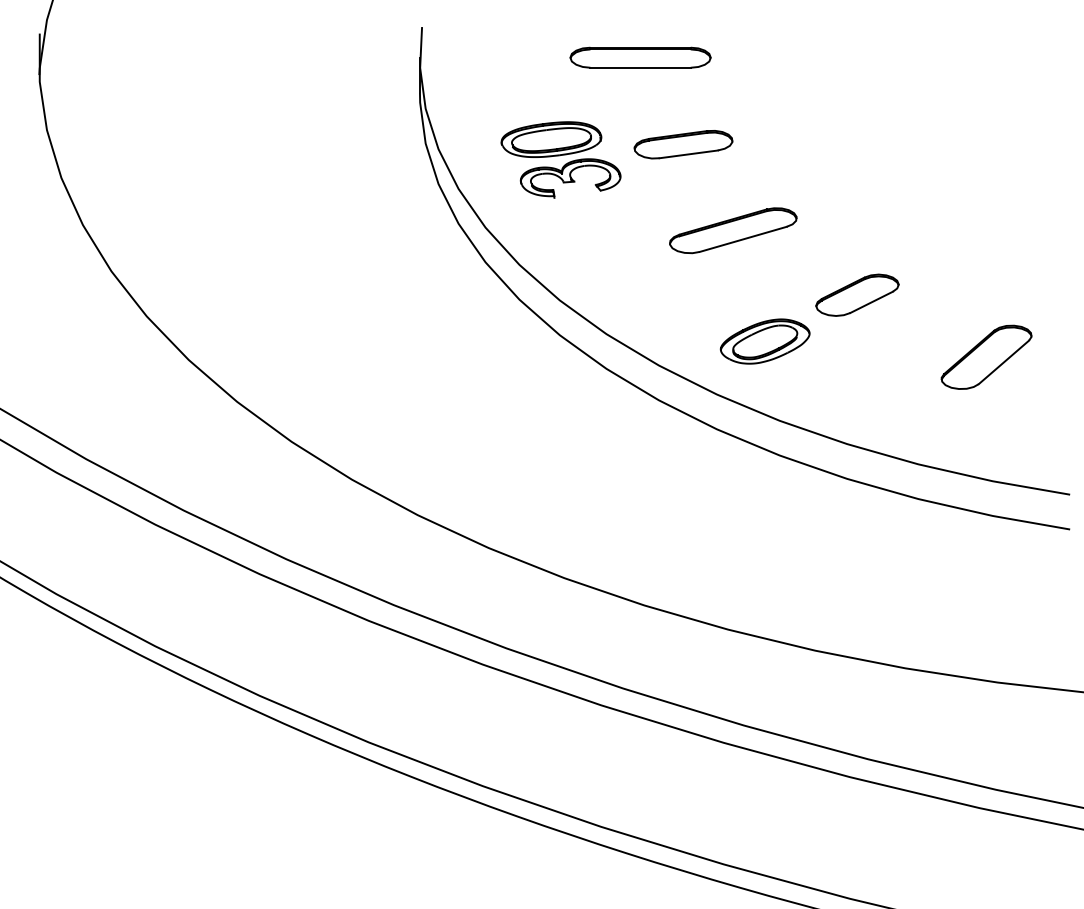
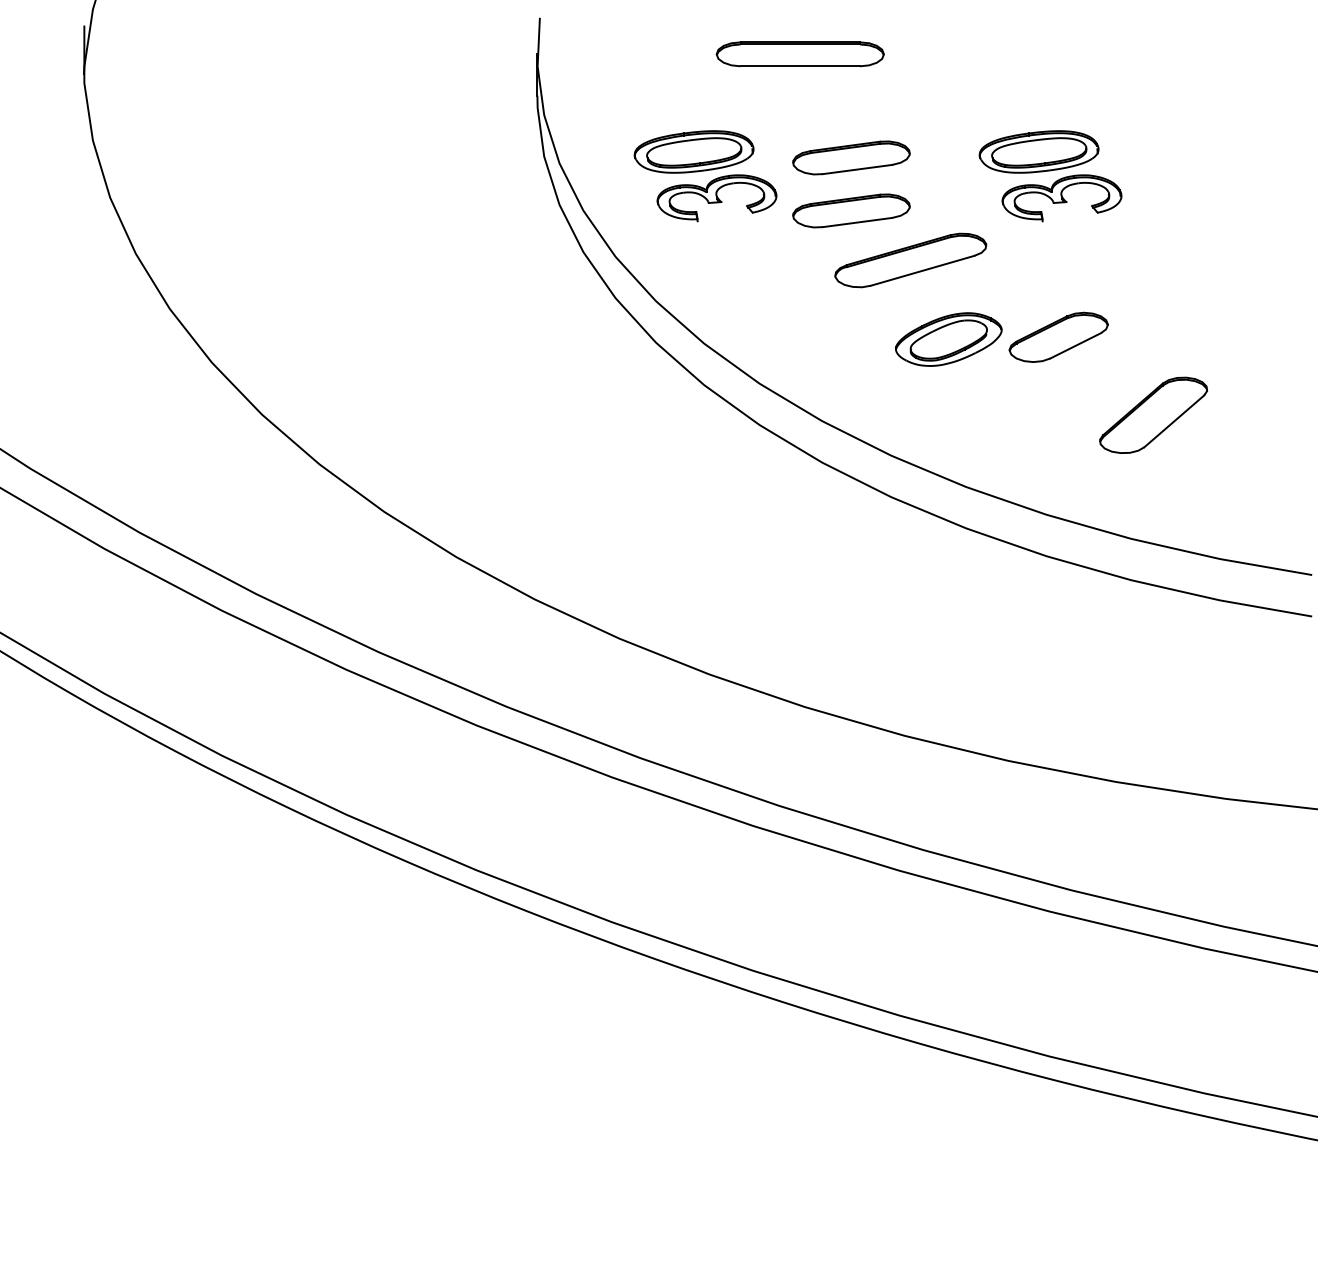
part: (850, 160) -> (1050, 176), added
part: (683, 188) -> (851, 210), added
part: (764, 341) -> (948, 339), moved
part: (986, 356) -> (1153, 414), moved

